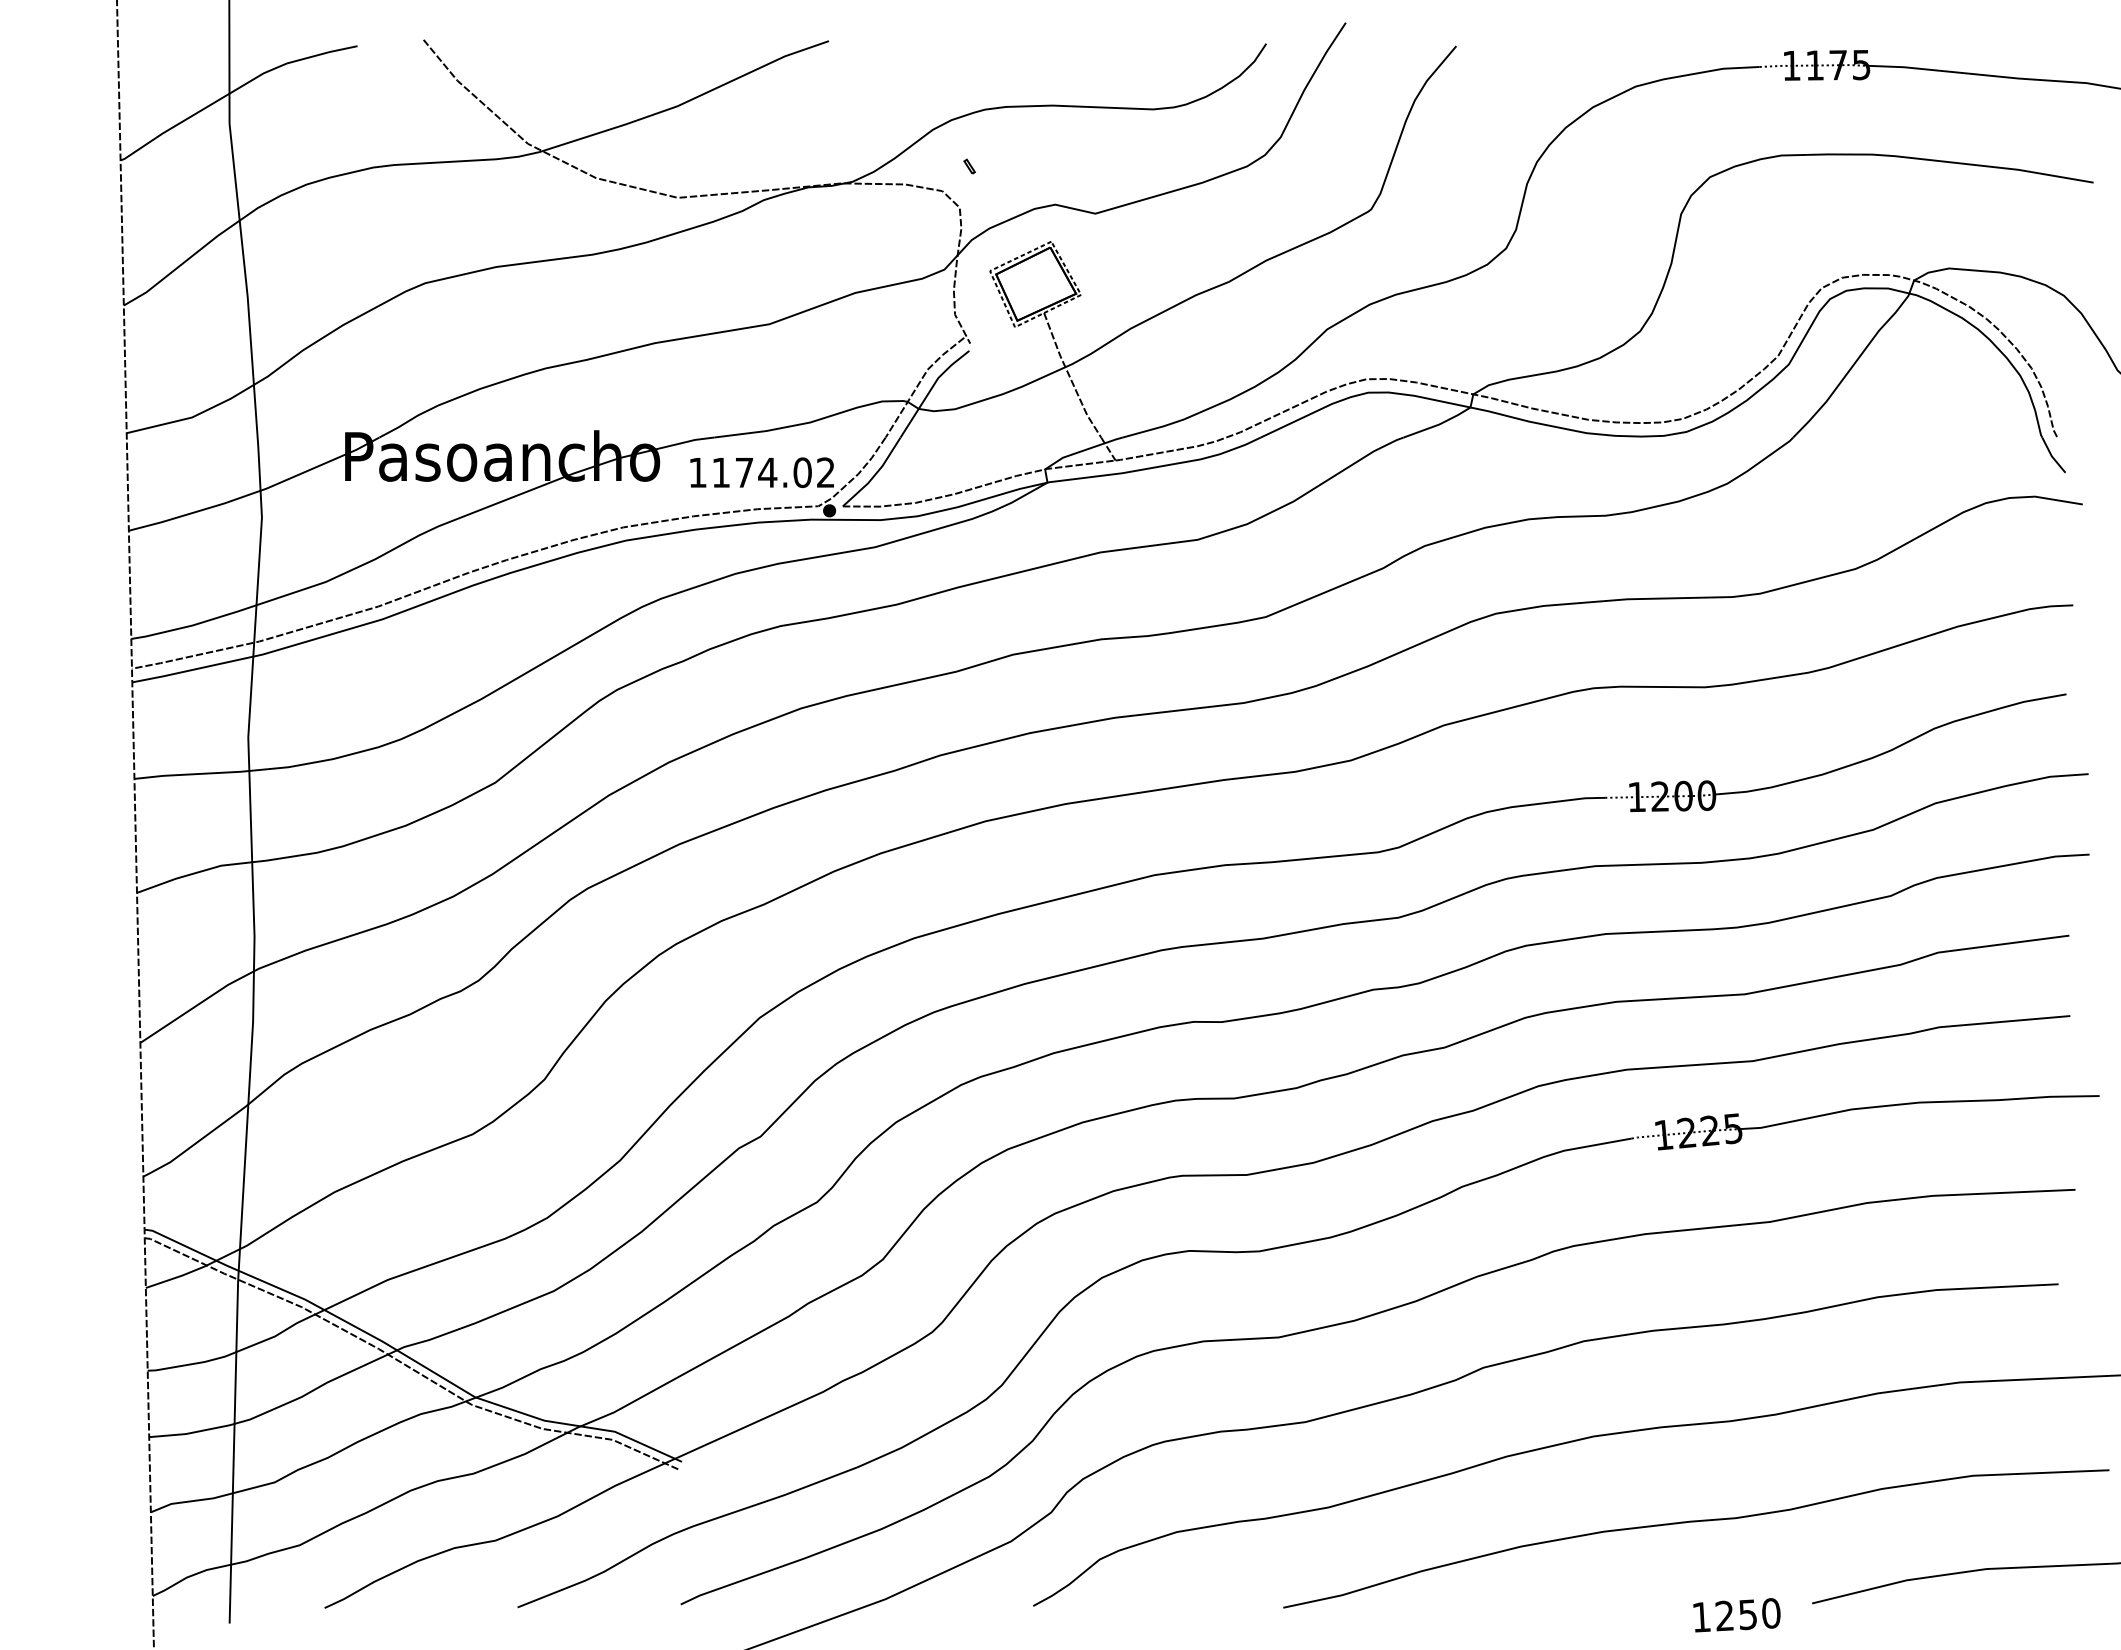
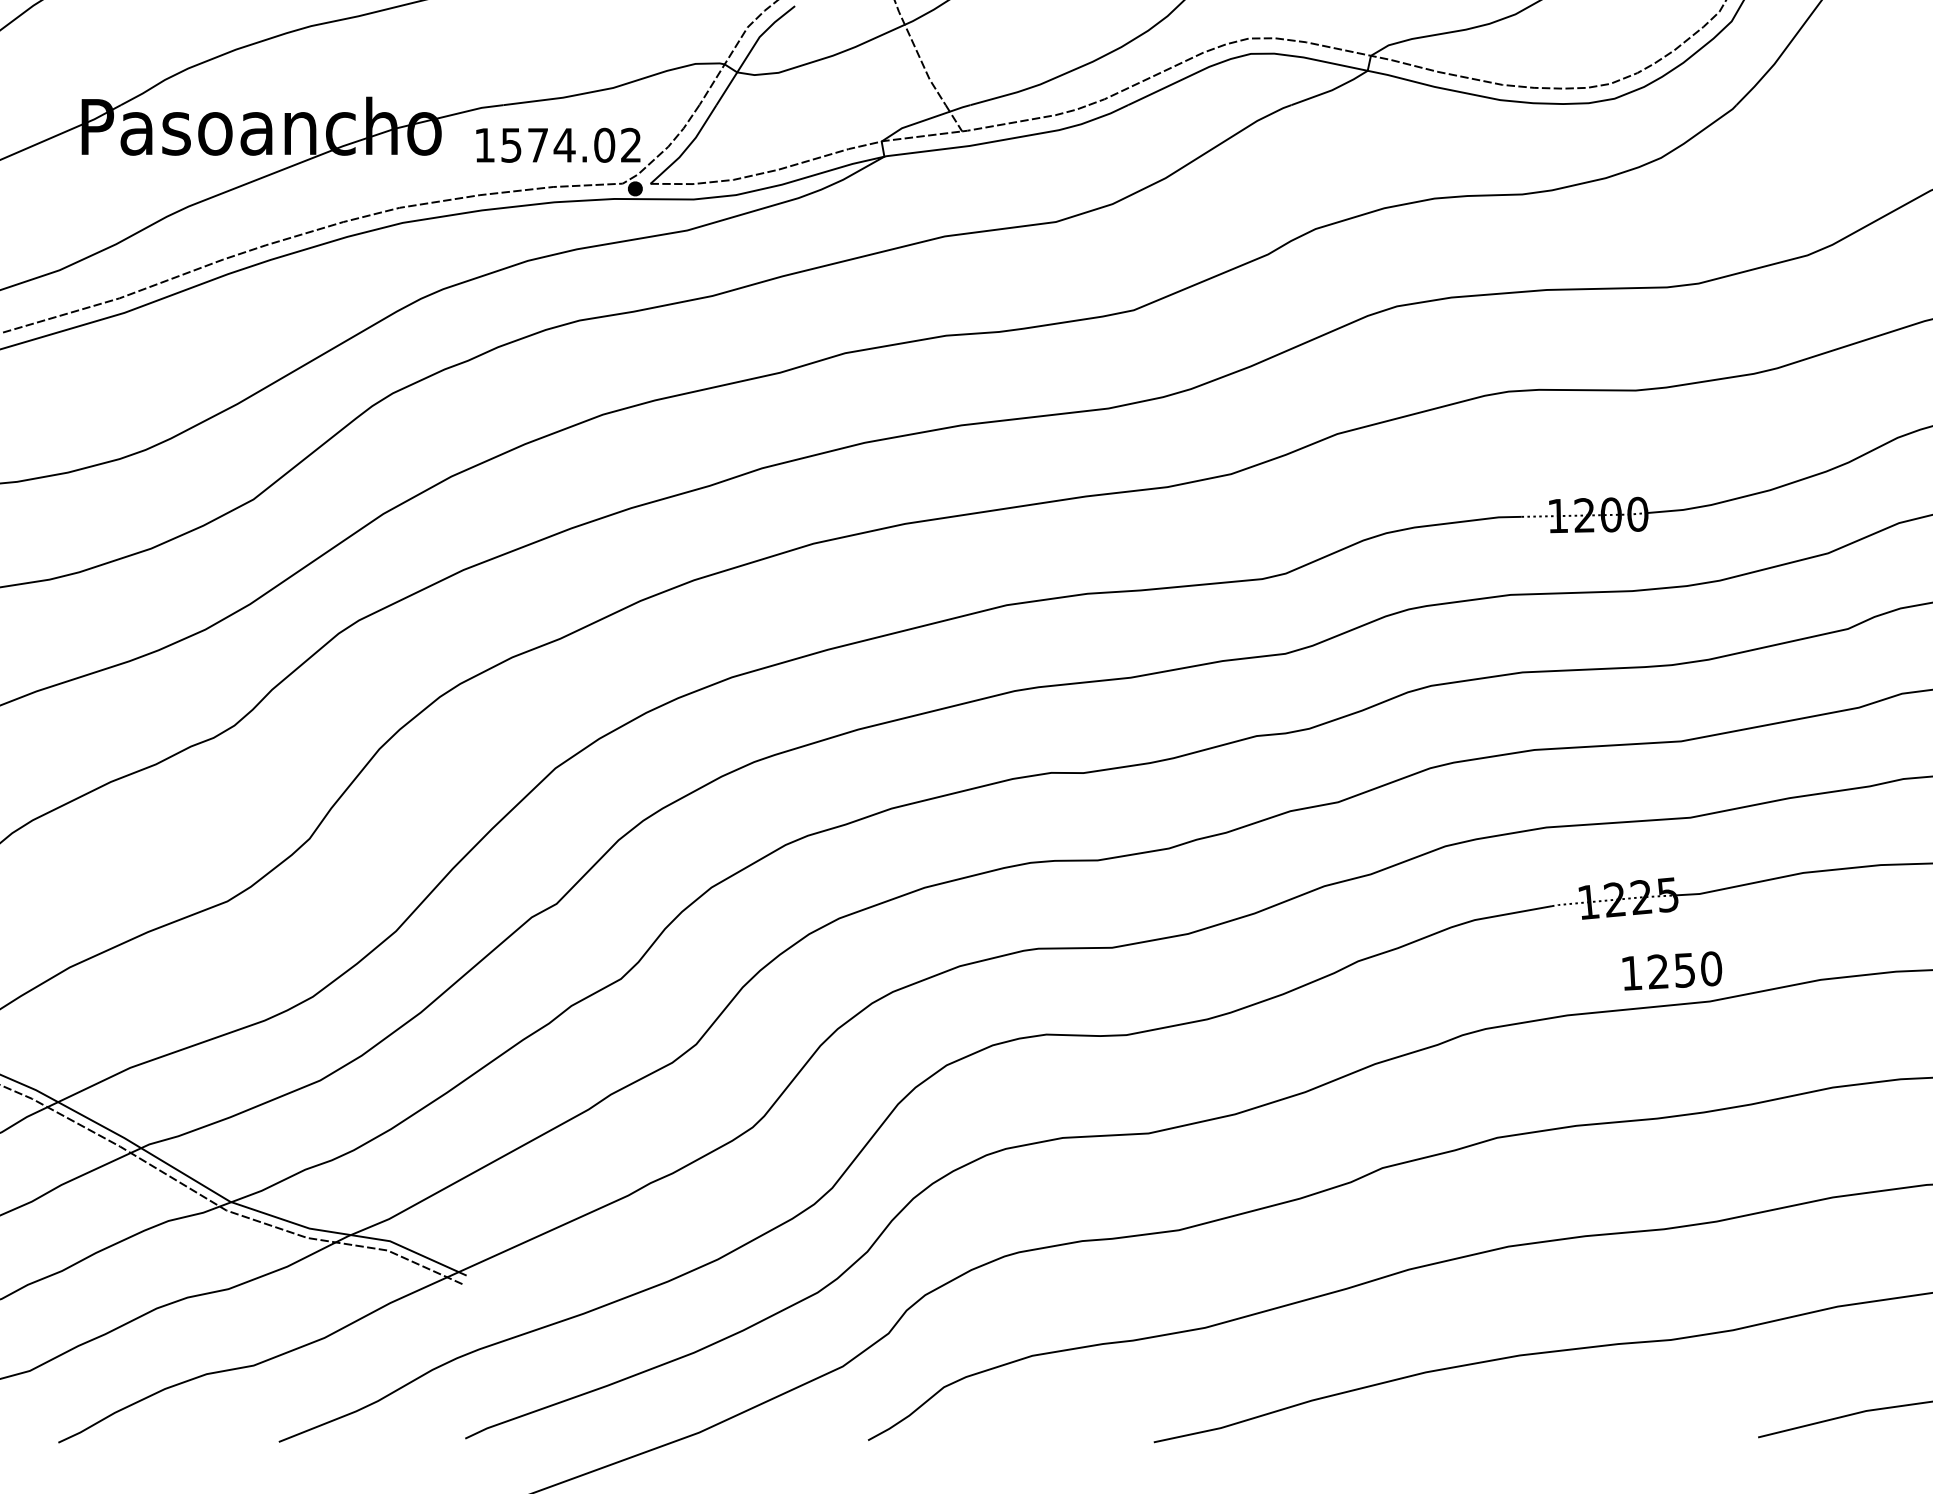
text: (720, 473) -> (510, 146), 1174.02 -> 1574.02
text: (1736, 1615) -> (1671, 971), moved

